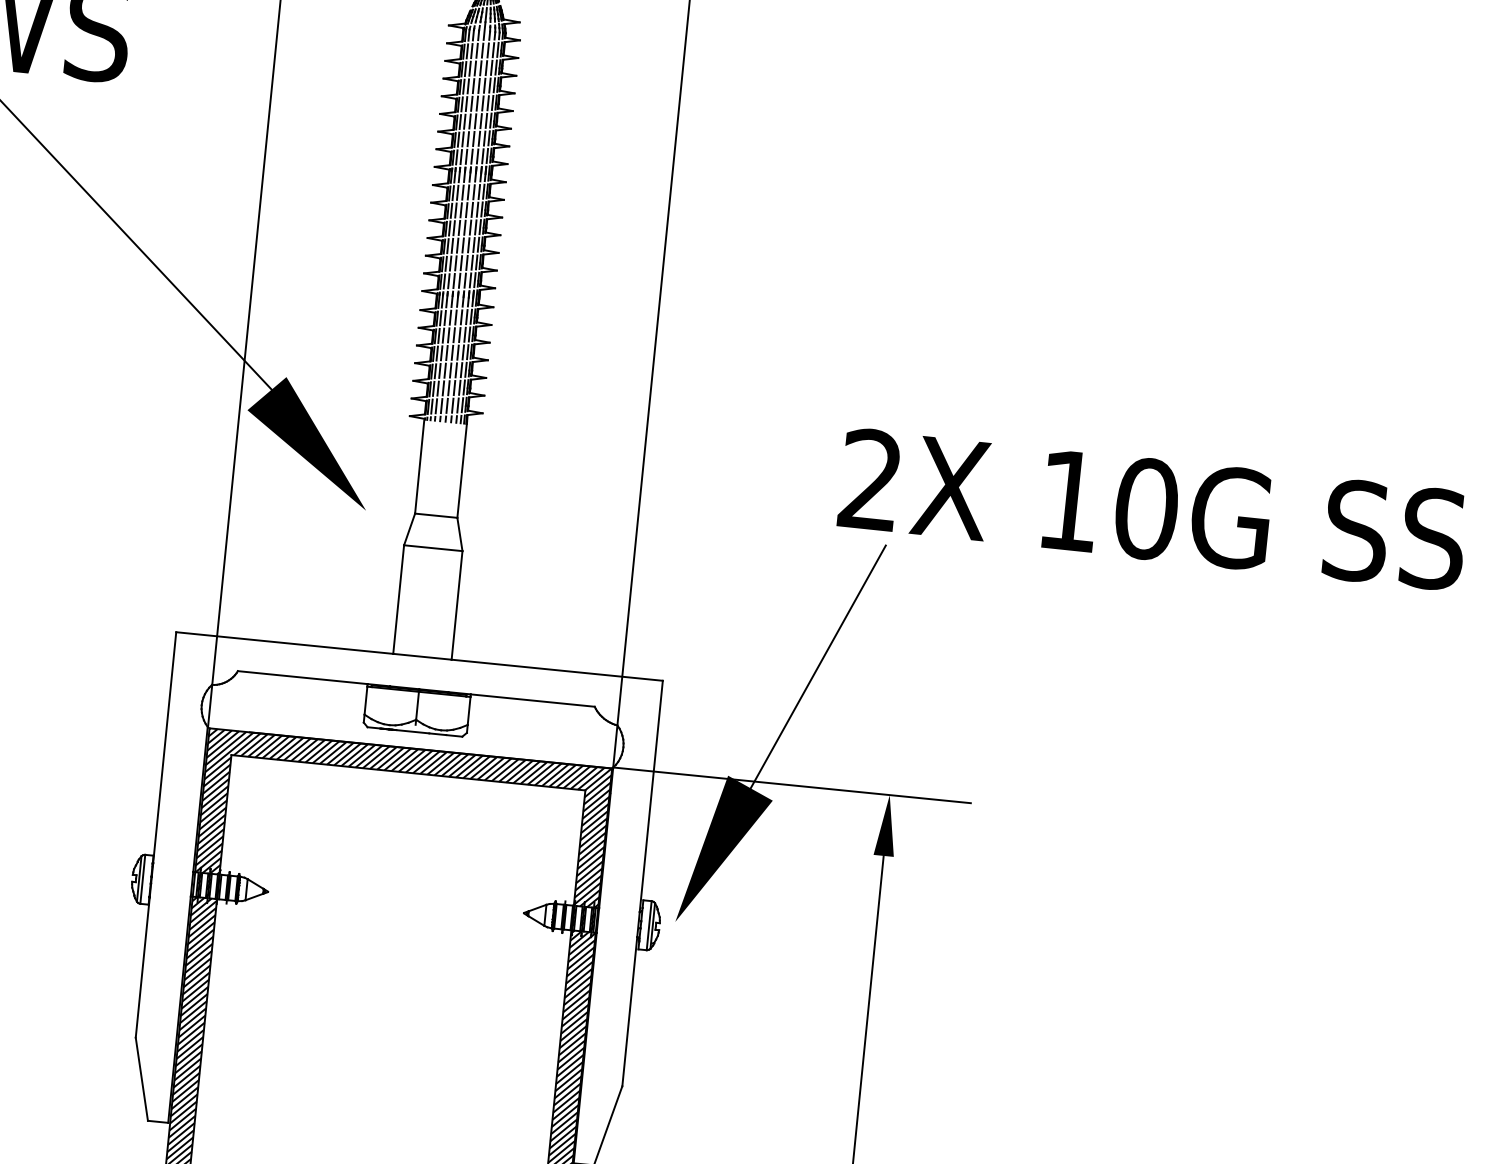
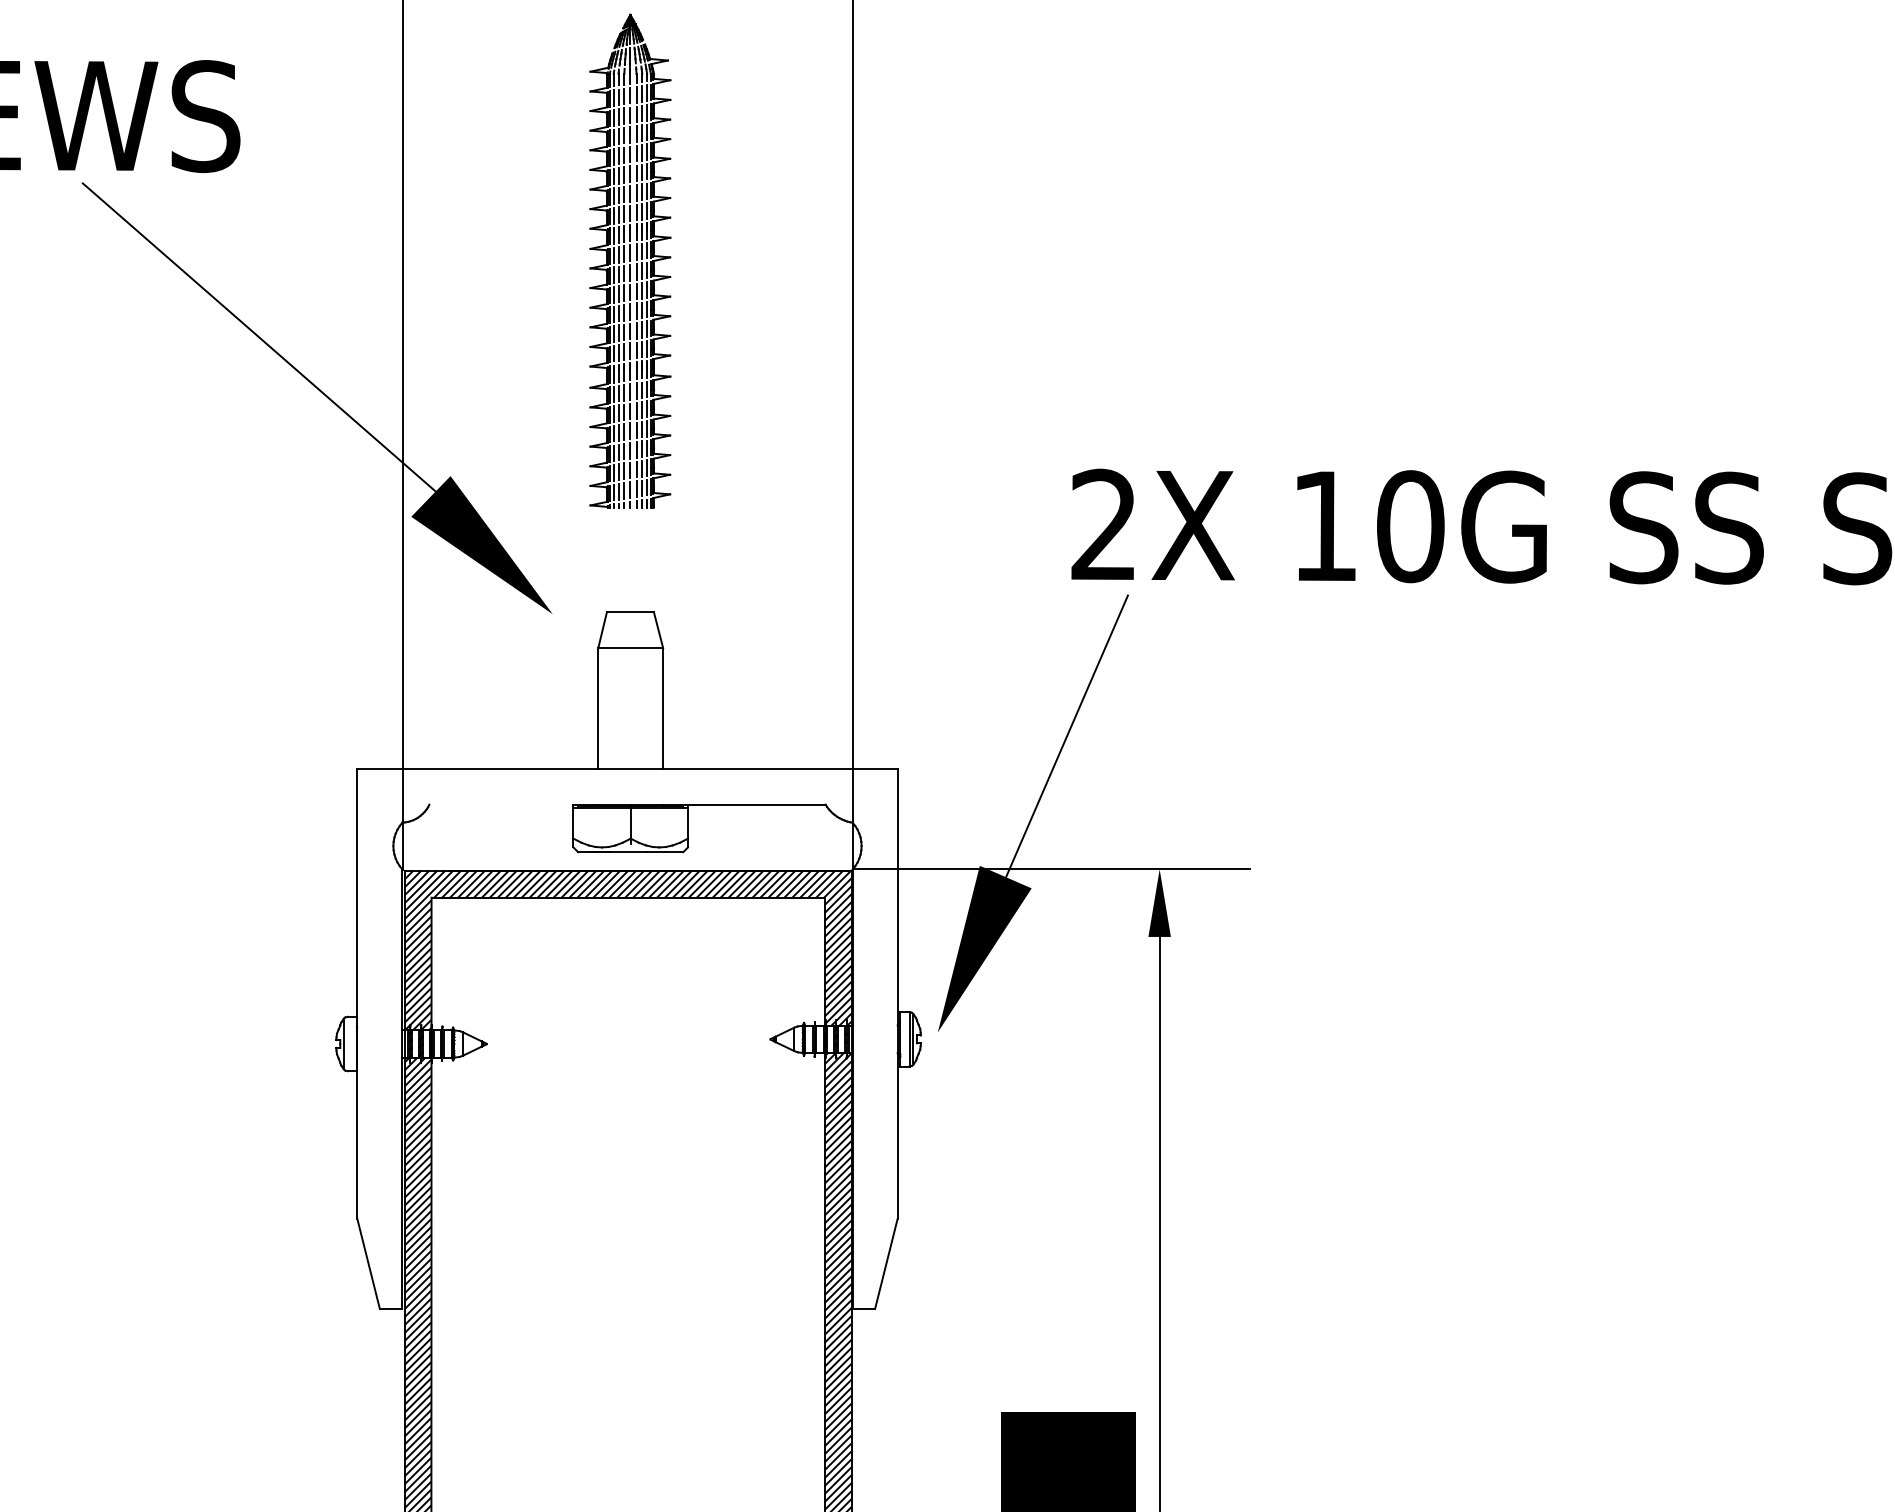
line: (419, 467) -> (606, 560), removed
line: (461, 470) -> (653, 559), removed
line: (302, 677) -> (501, 804), removed
line: (142, 878) -> (347, 1043), removed

